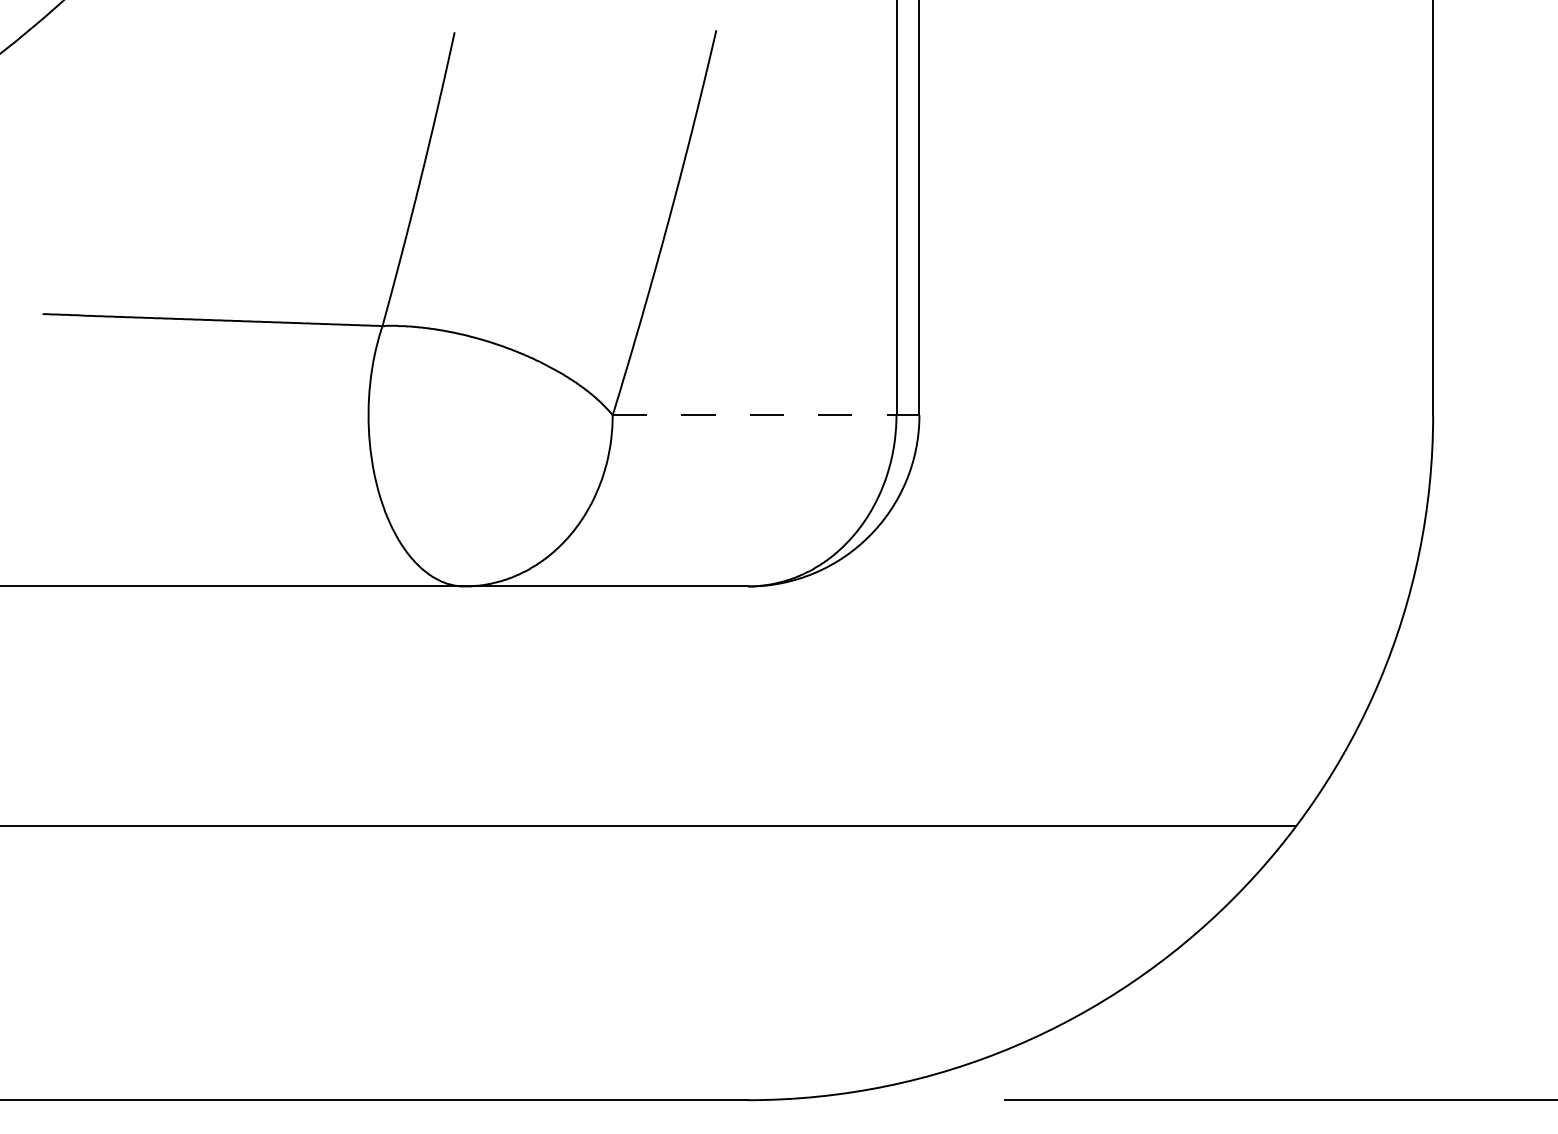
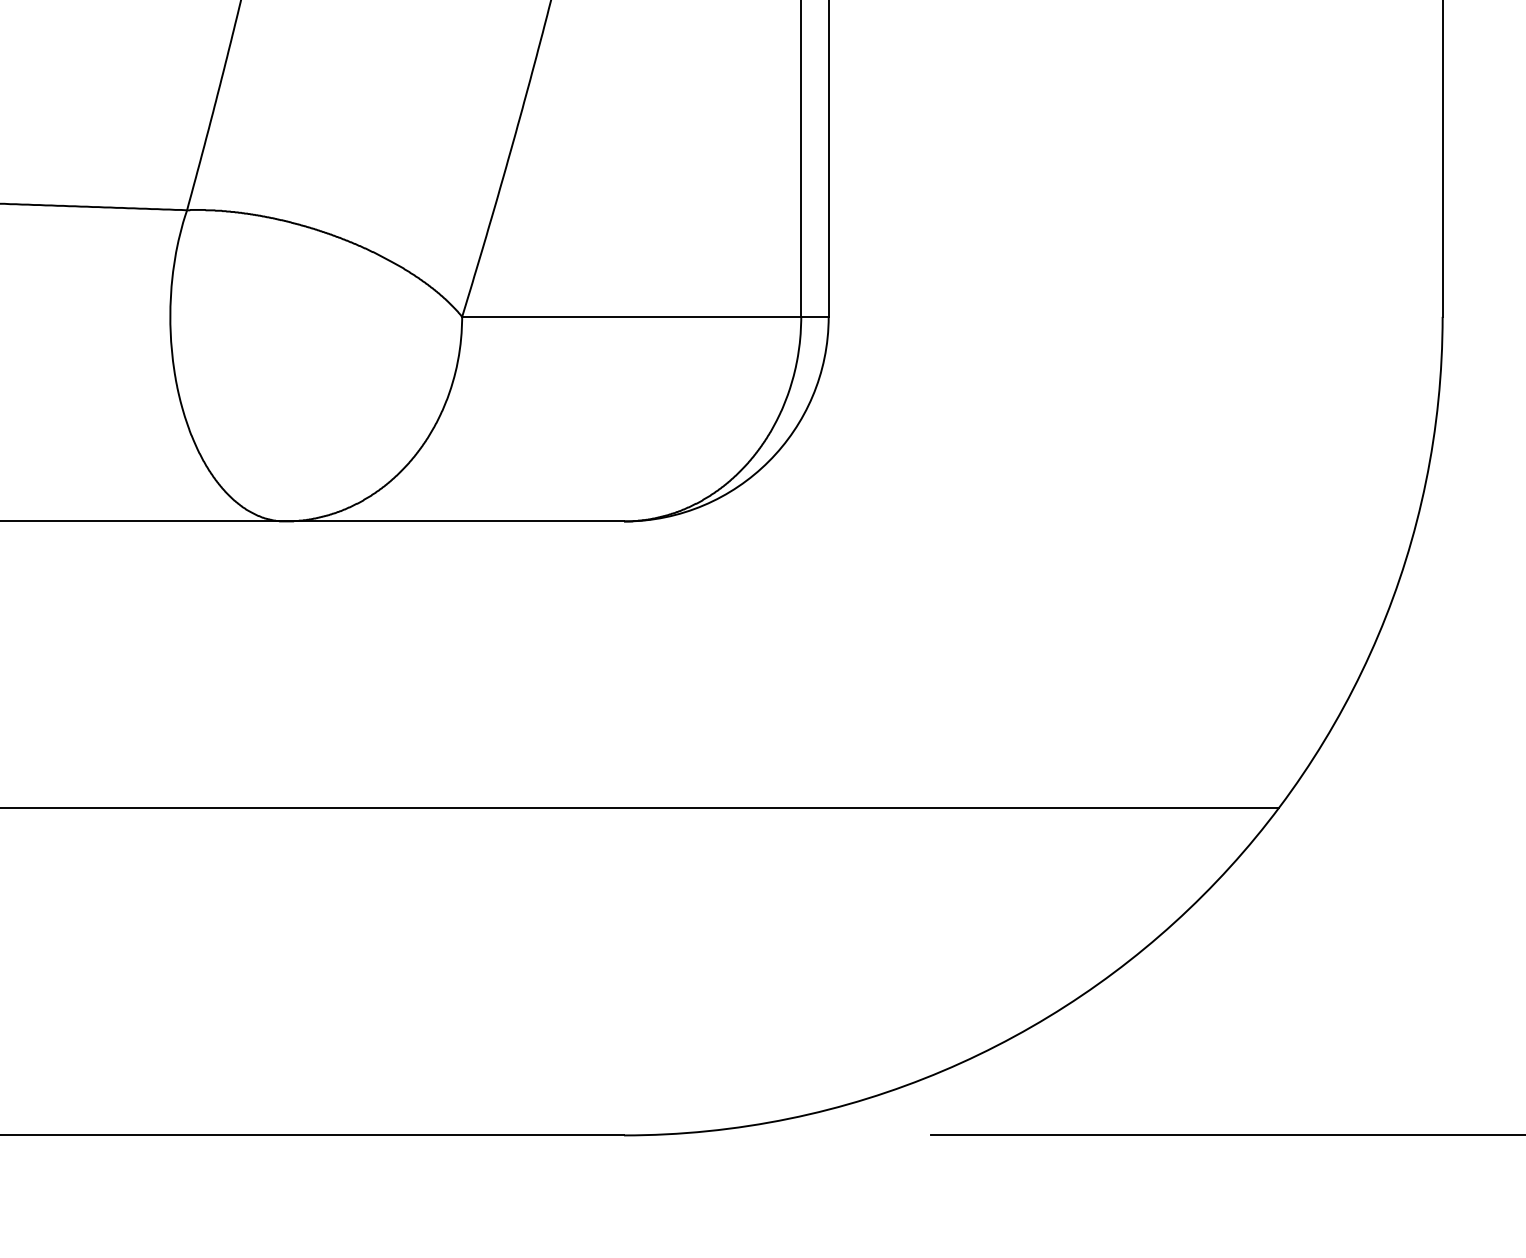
line: (766, 415) -> (645, 317), dashed -> solid

